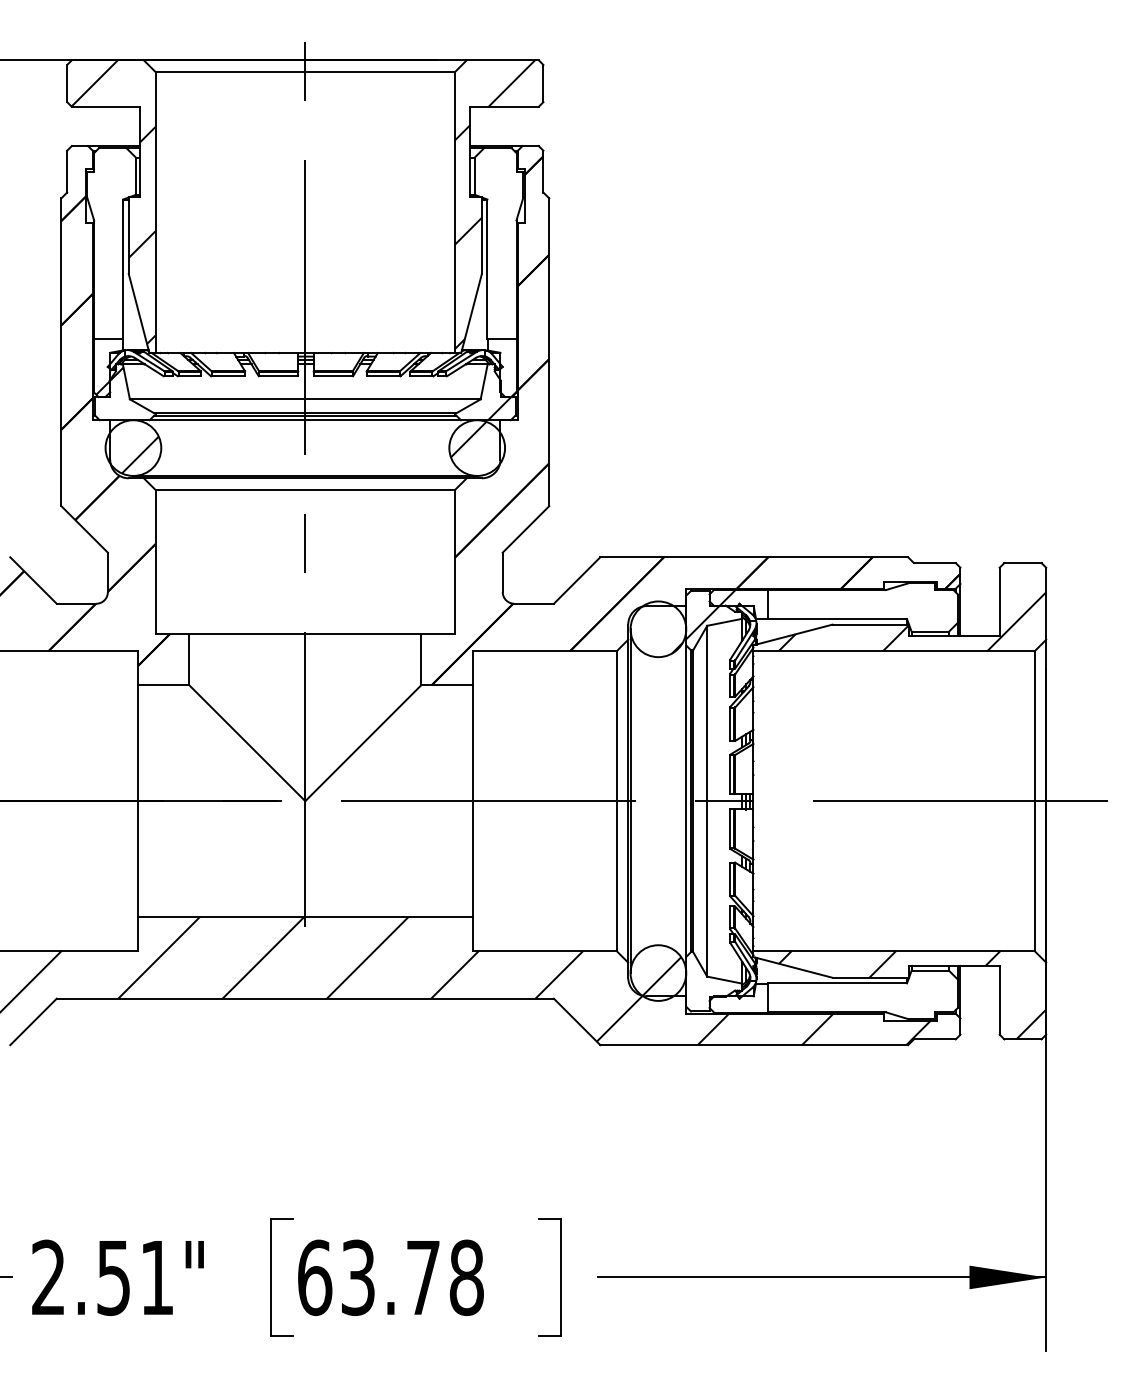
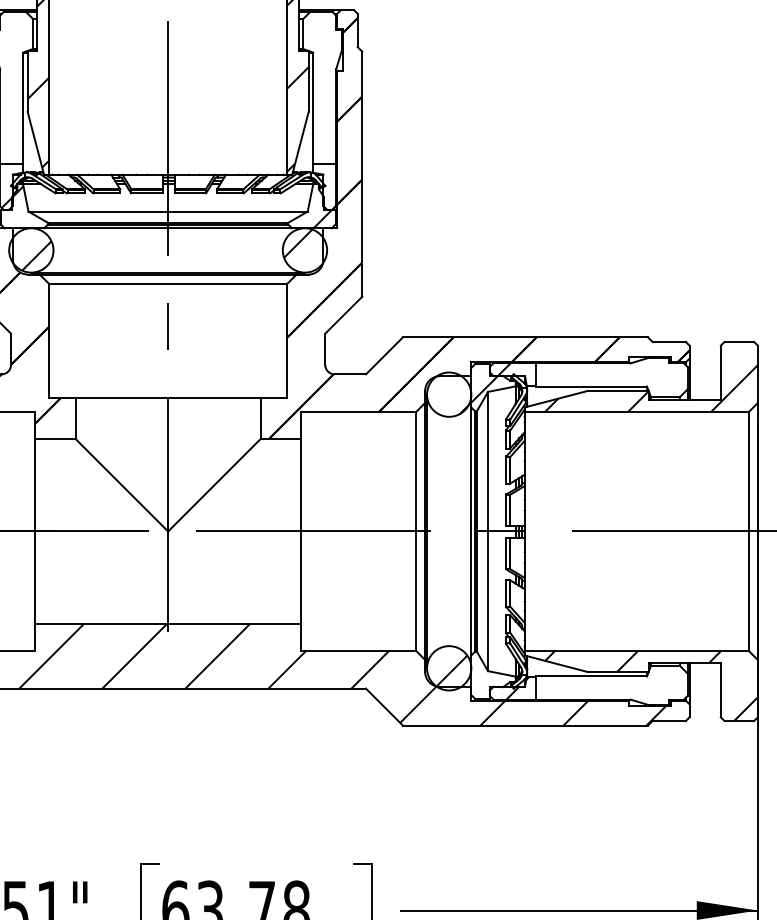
hatch: (744, 997) -> (517, 687), added

